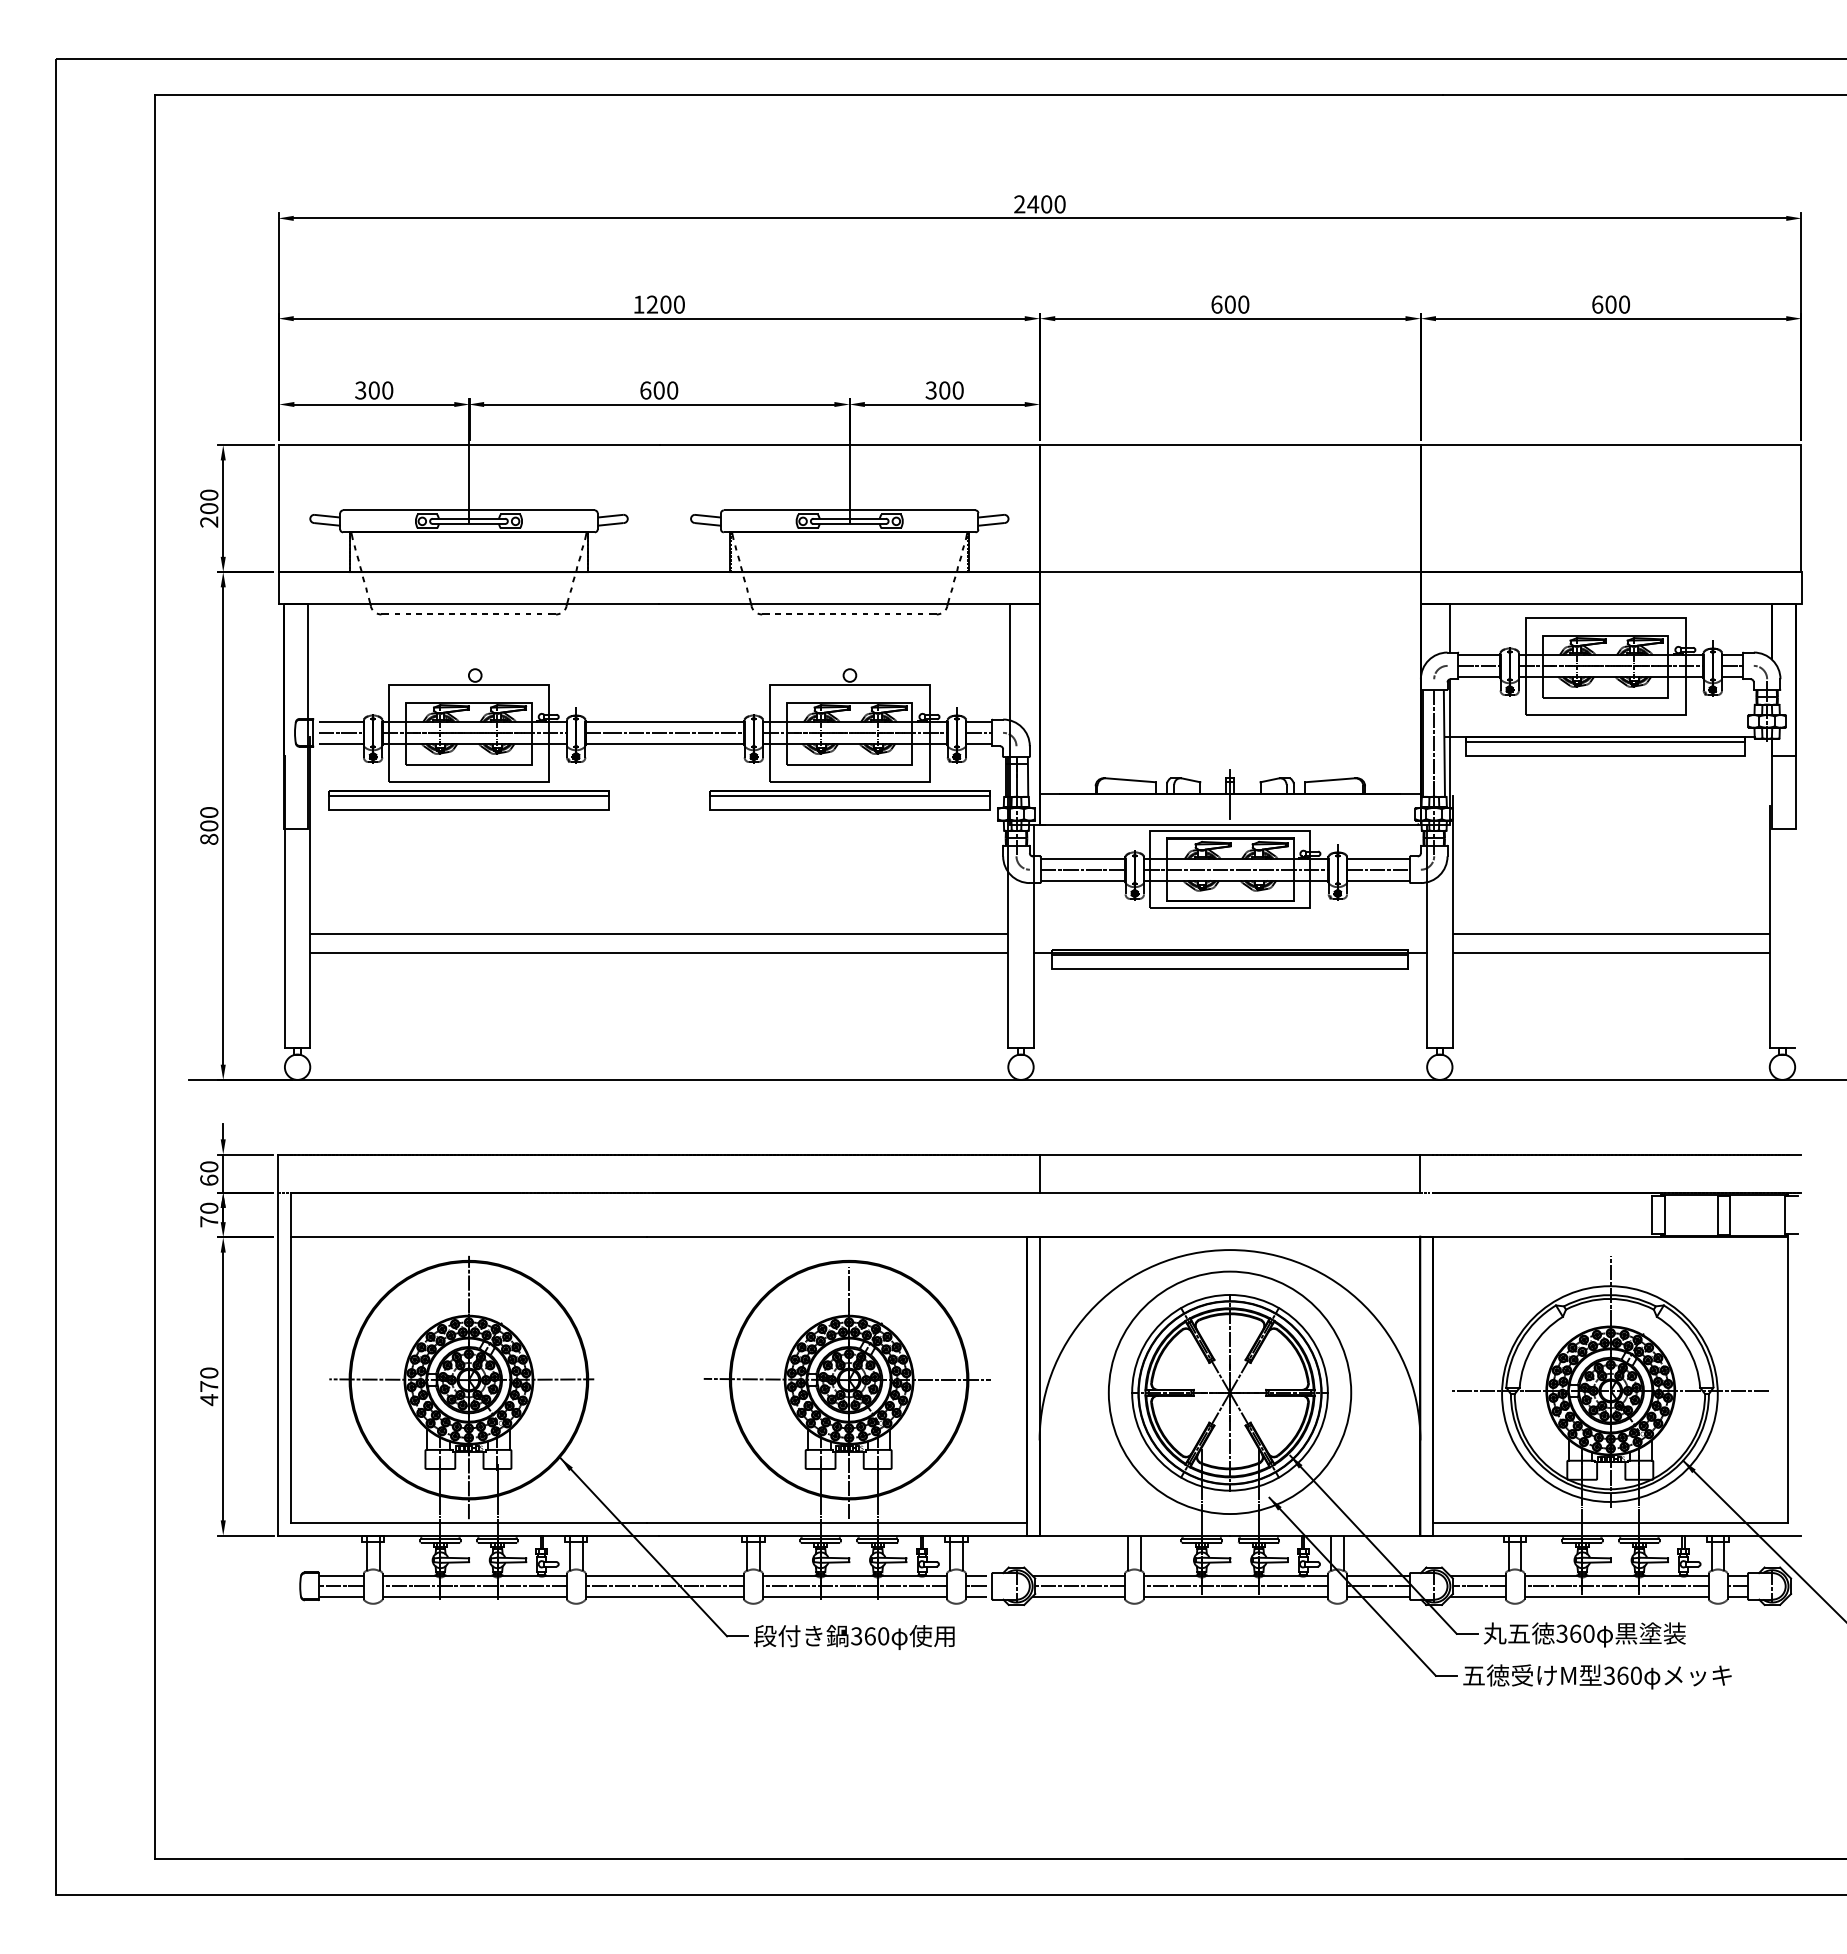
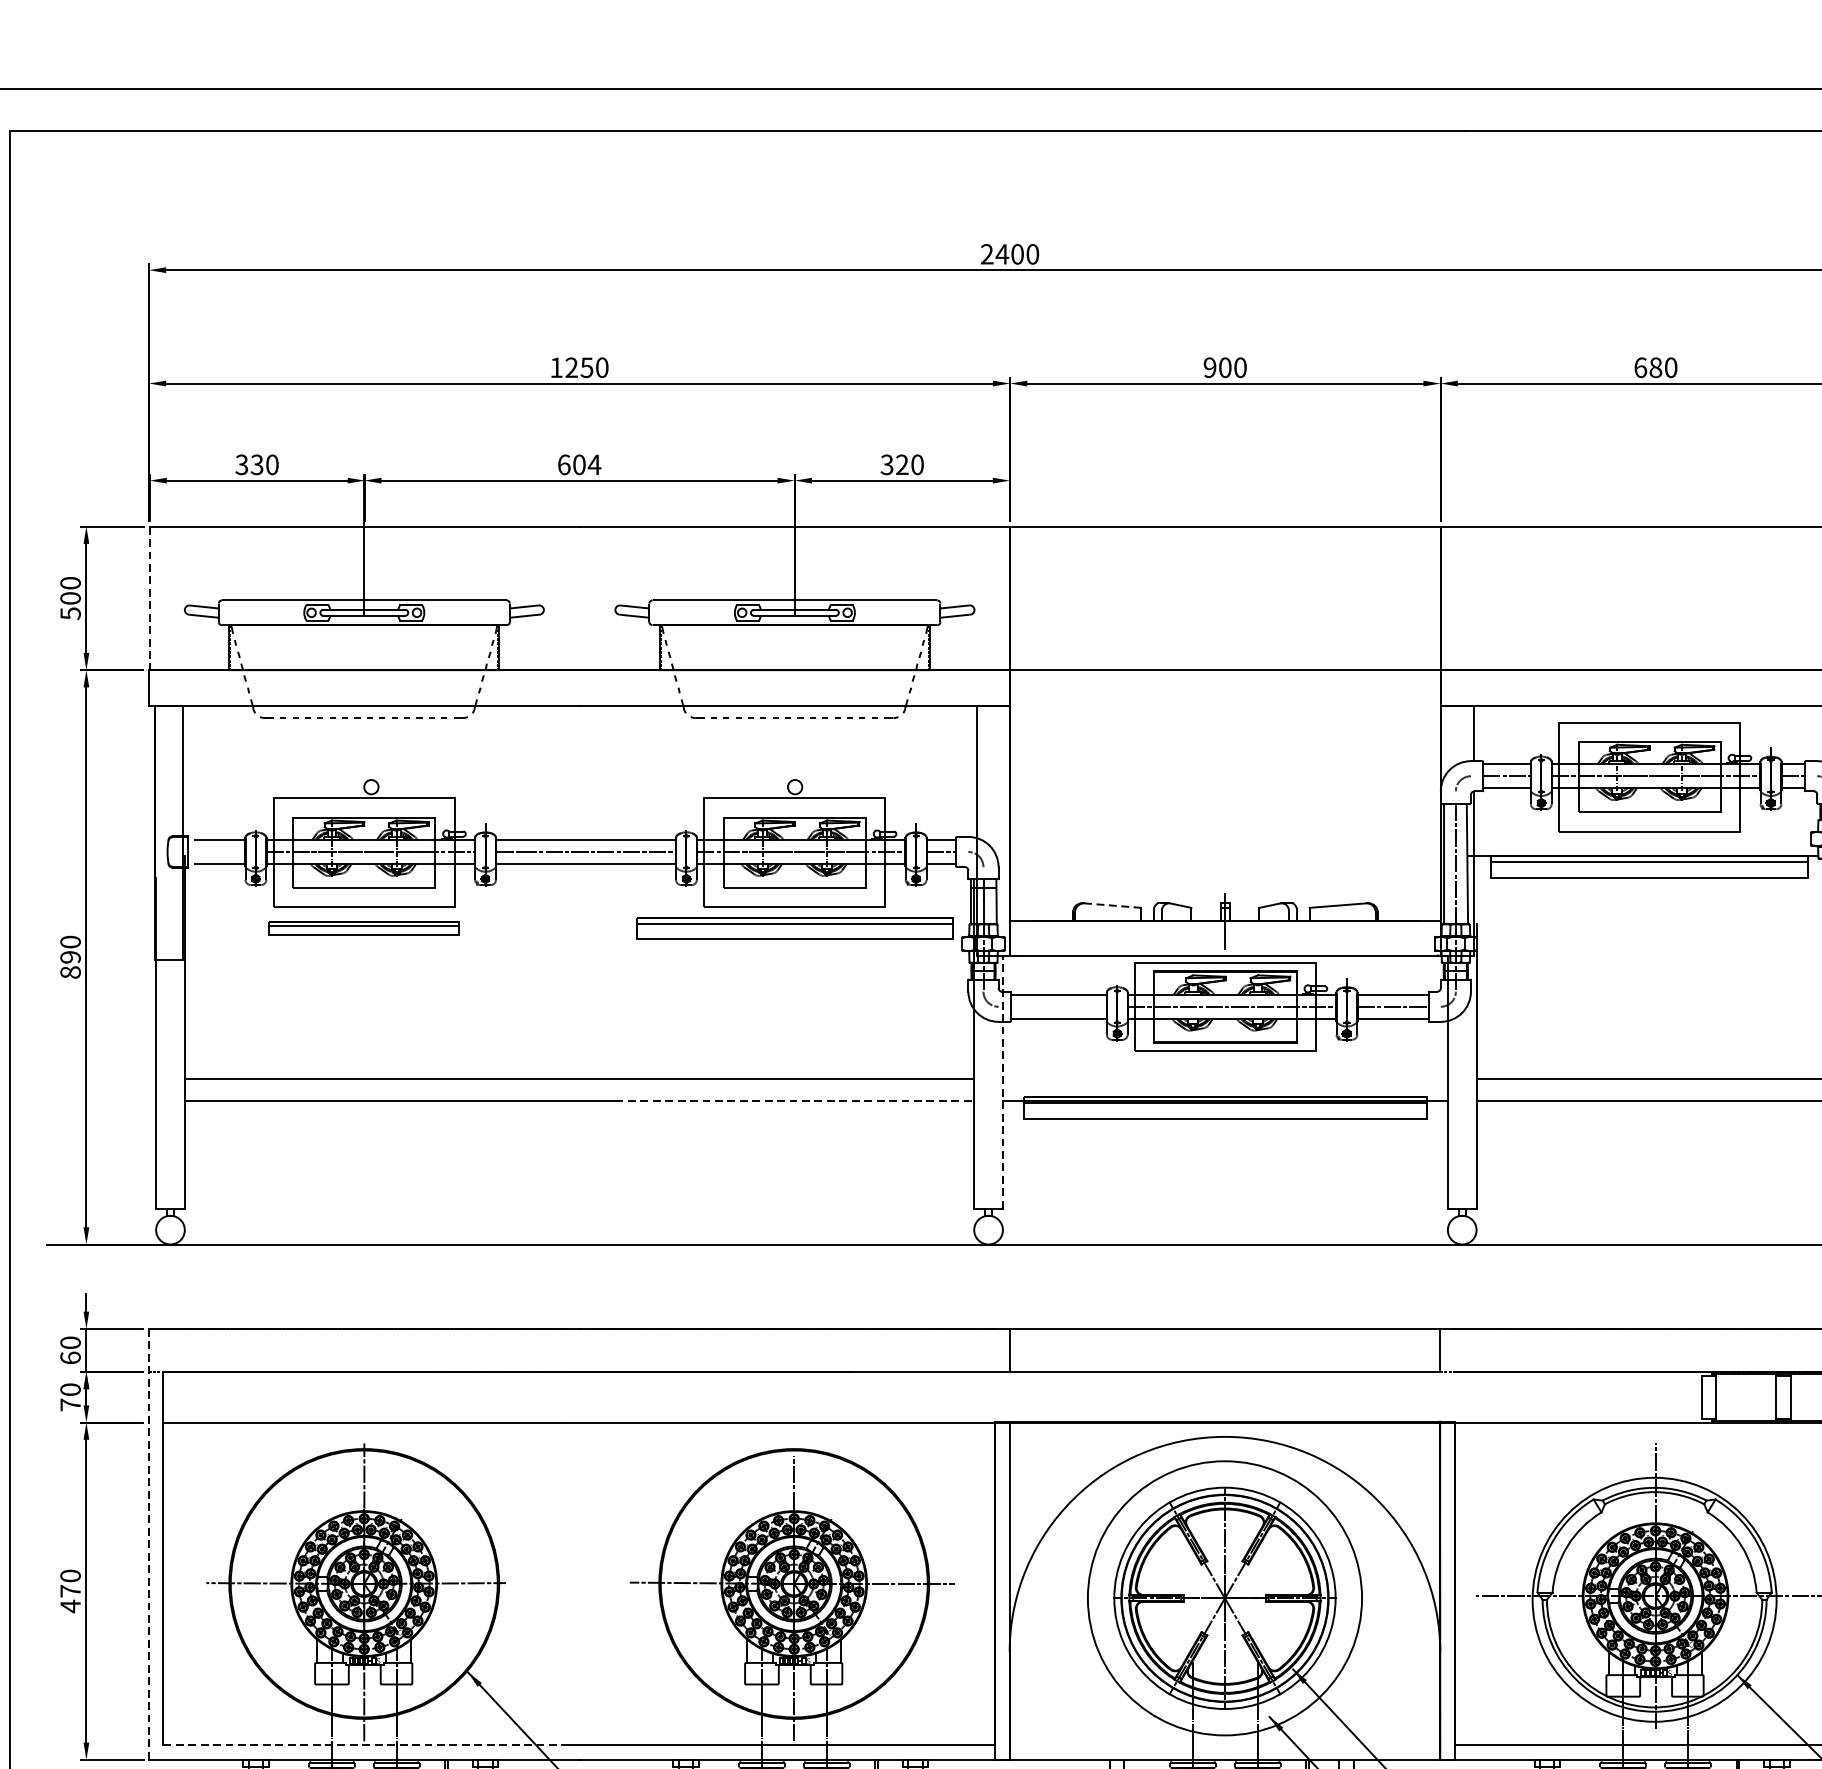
text: (665, 304) -> (586, 367), 1200 -> 1250
text: (1216, 304) -> (1209, 367), 600 -> 900
text: (1610, 304) -> (1655, 367), 600 -> 680
text: (373, 390) -> (256, 464), 300 -> 330
text: (672, 390) -> (594, 464), 600 -> 604
text: (944, 390) -> (902, 464), 300 -> 320
line: (279, 509) -> (150, 599), solid -> dashed
text: (209, 521) -> (70, 612), 200 -> 500
line: (340, 732) -> (219, 851), removed
line: (1131, 780) -> (1113, 905), solid -> dashed
part: (468, 800) -> (363, 928), size x0.6
text: (209, 825) -> (70, 956), 800 -> 890
line: (1082, 869) -> (1058, 1006), removed
line: (1033, 936) -> (1002, 1082), solid -> dashed
line: (849, 953) -> (794, 1101), solid -> dashed
line: (278, 1345) -> (148, 1544), solid -> dashed
line: (468, 1522) -> (363, 1744), solid -> dashed

